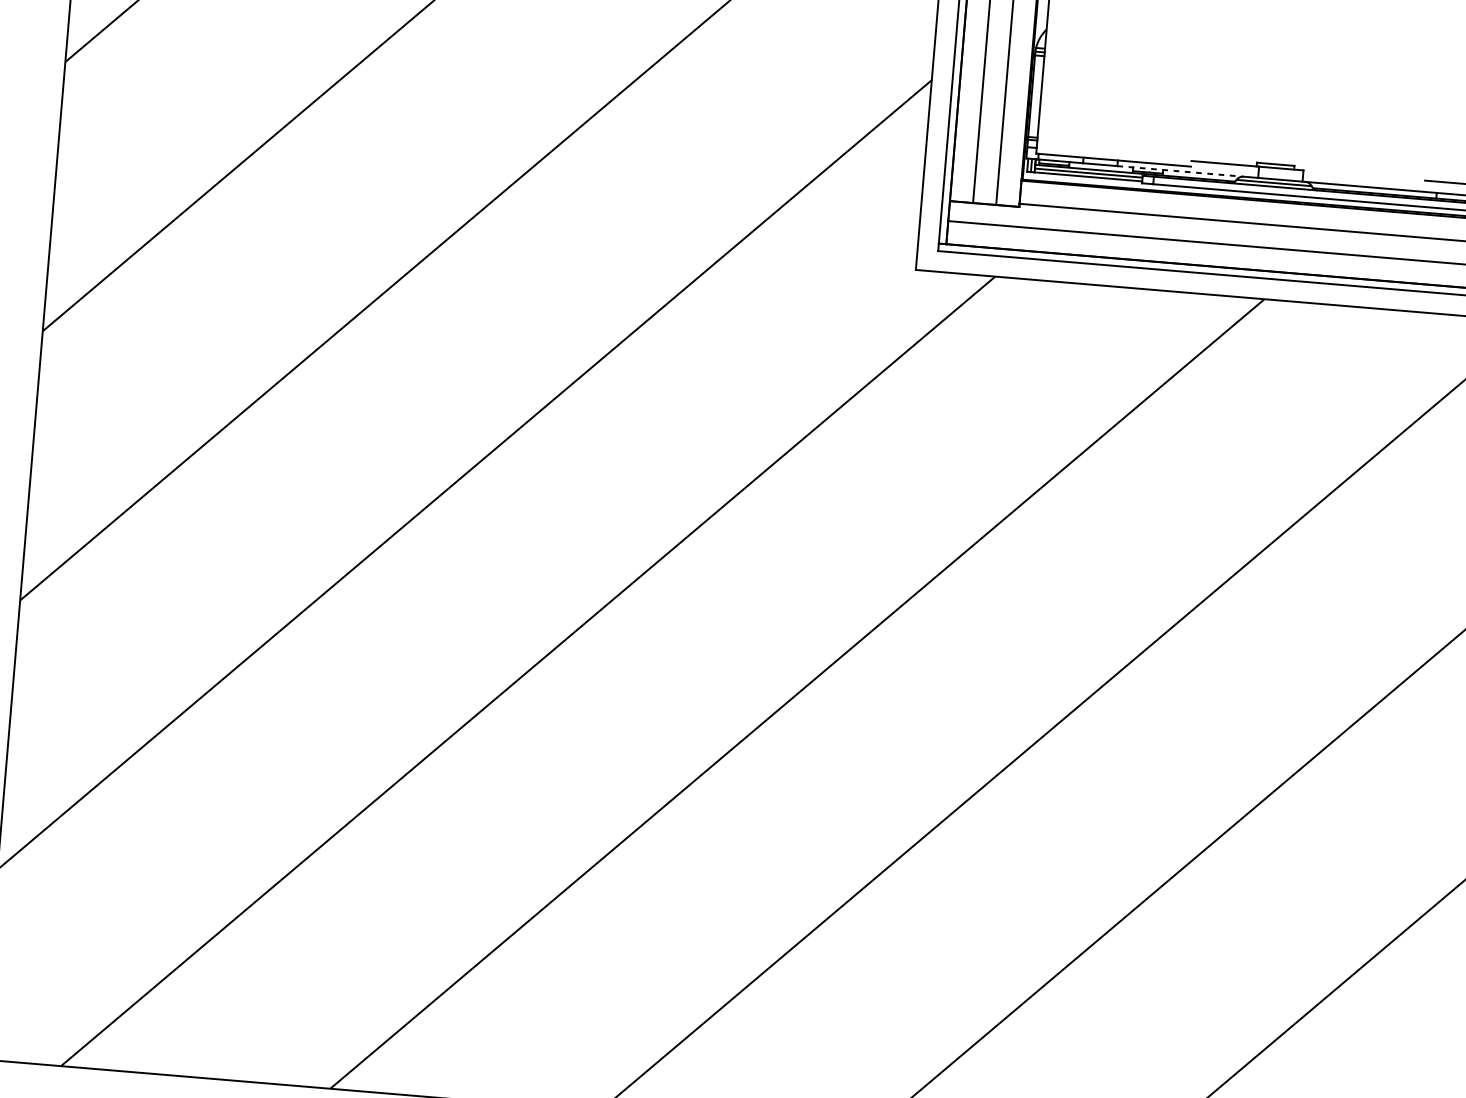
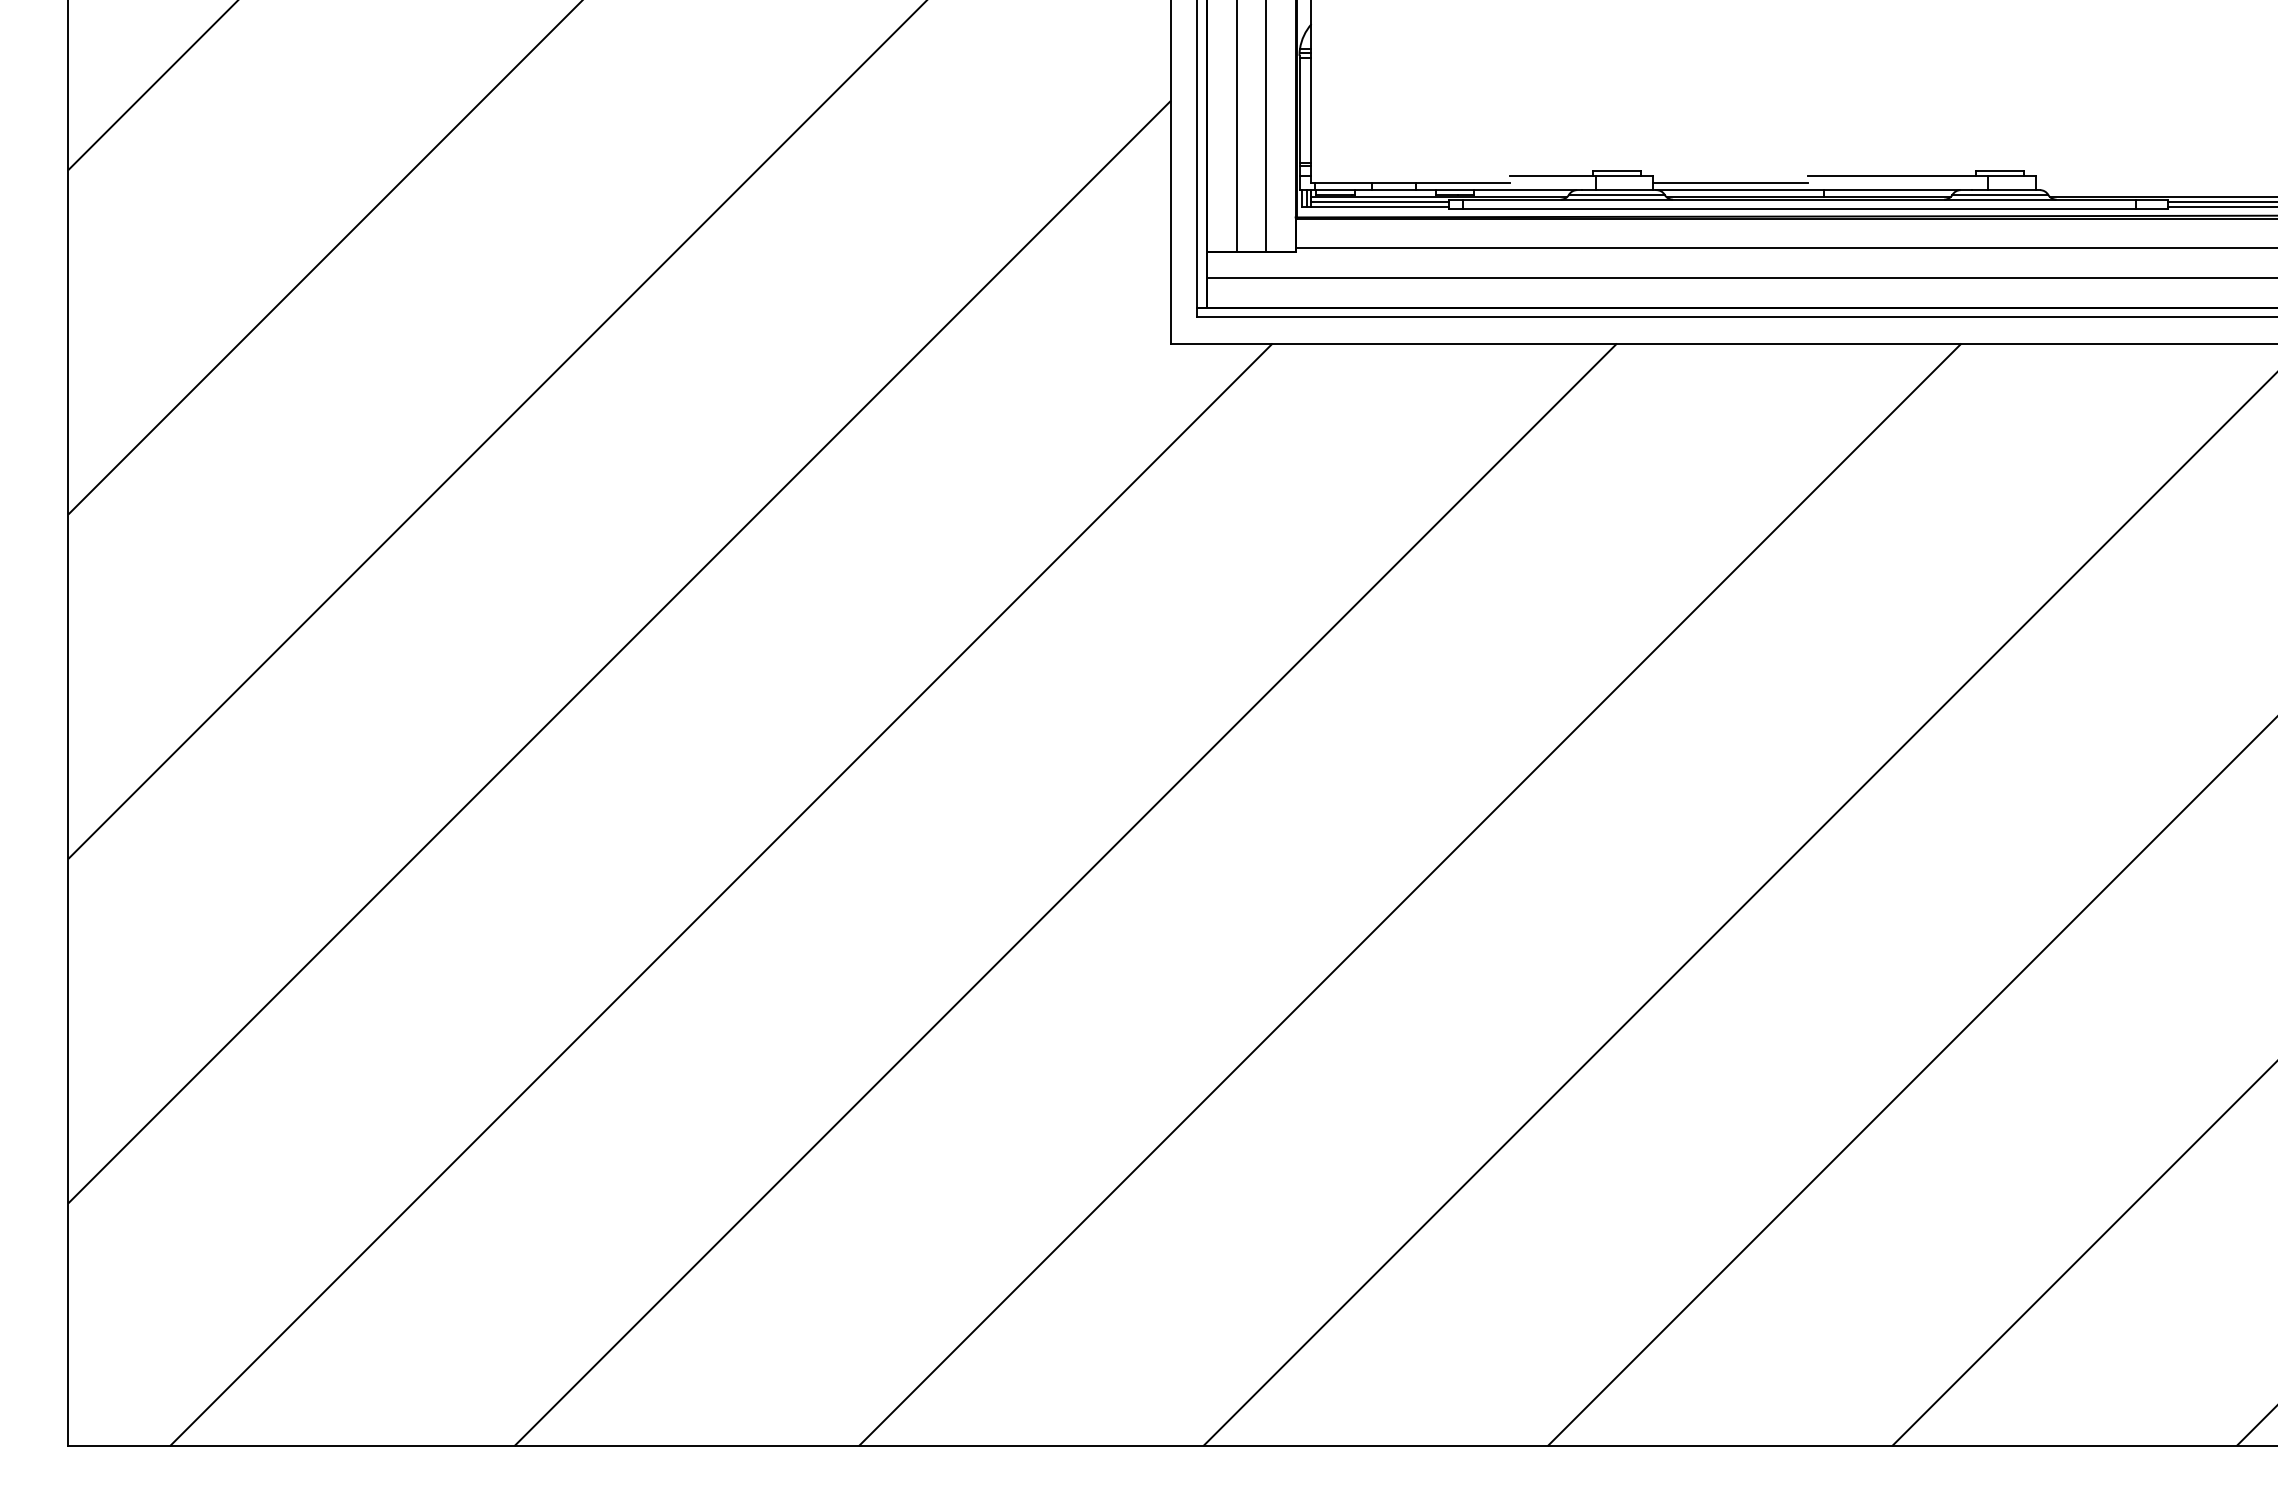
line: (1182, 171) -> (1499, 190), dashed -> solid
line: (1363, 180) -> (1730, 182), added

